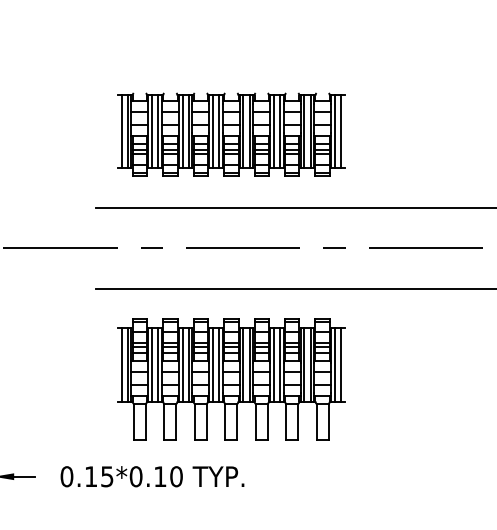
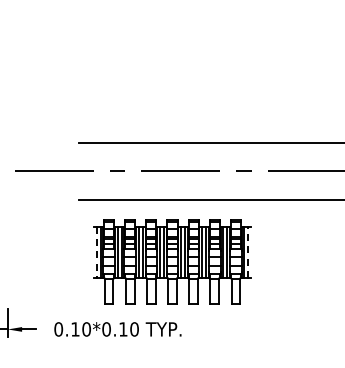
part: (231, 134) -> (172, 92), removed
line: (121, 365) -> (96, 252), solid -> dashed
line: (340, 365) -> (248, 252), solid -> dashed
text: (107, 476) -> (86, 329), 0.15*0.10 -> 0.10*0.10

